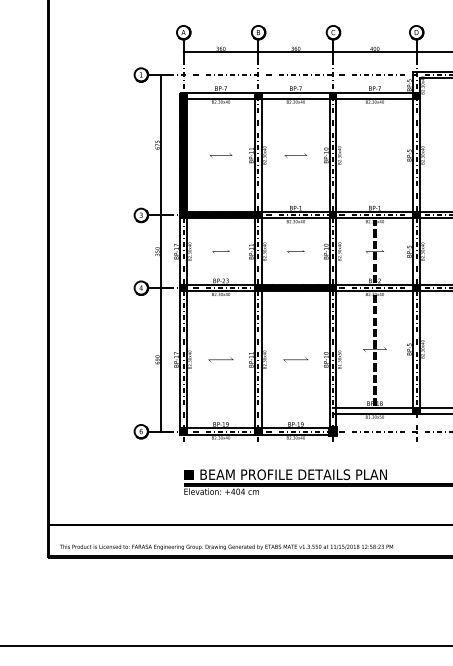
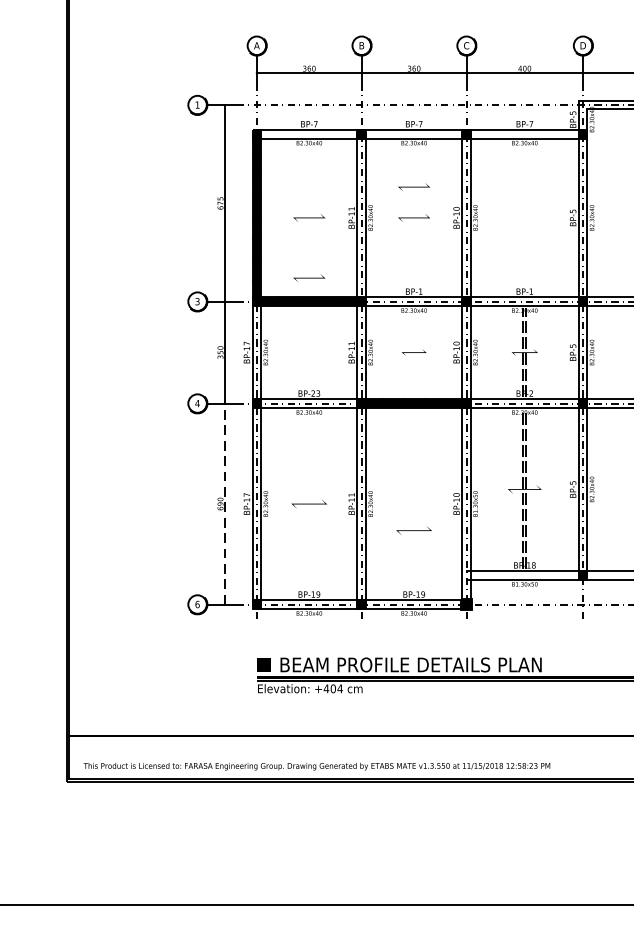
line: (295, 133) -> (413, 187), added
line: (220, 198) -> (308, 278), added
line: (220, 251) -> (308, 352), removed
line: (160, 359) -> (224, 503), solid -> dashed
line: (295, 359) -> (413, 530), moved

